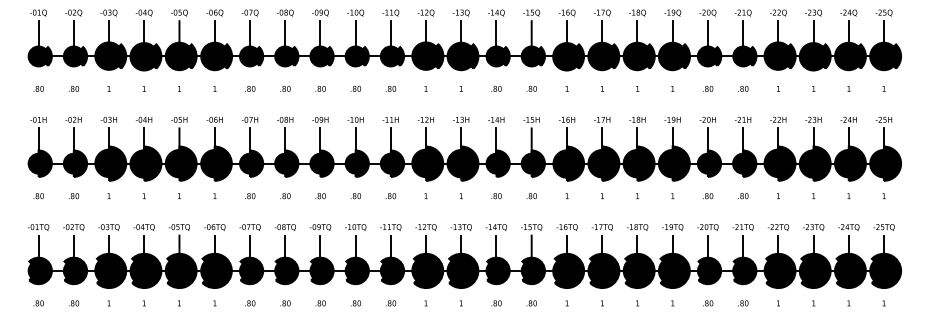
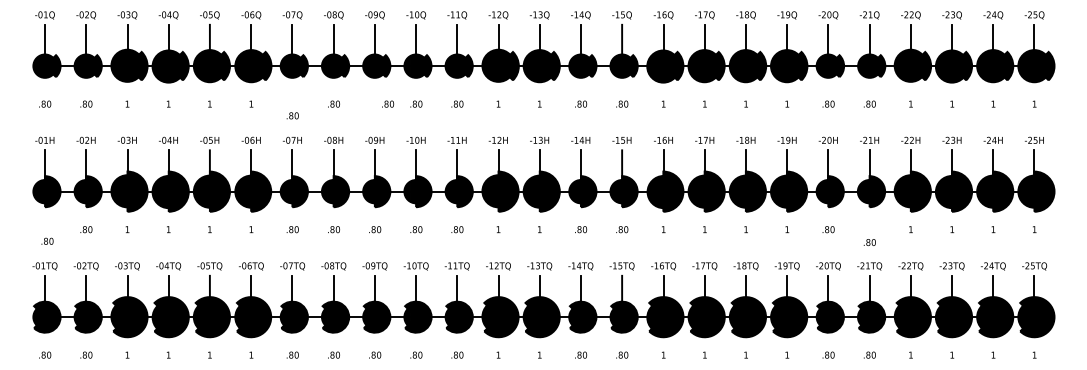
text: (250, 88) -> (293, 115), moved
text: (320, 88) -> (387, 103), moved
text: (38, 196) -> (47, 241), moved
text: (743, 196) -> (870, 242), moved

